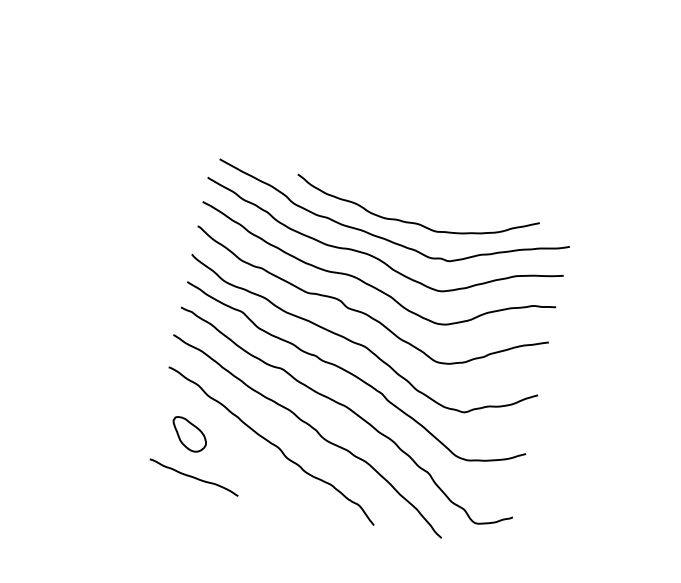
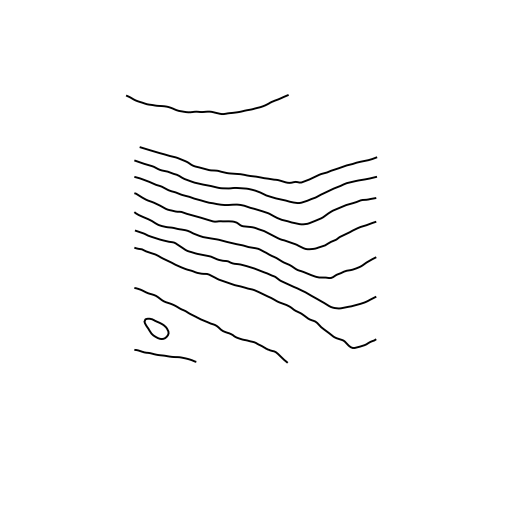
curve: (414, 221) -> (207, 110), moved
curve: (312, 430) -> (235, 309), removed

